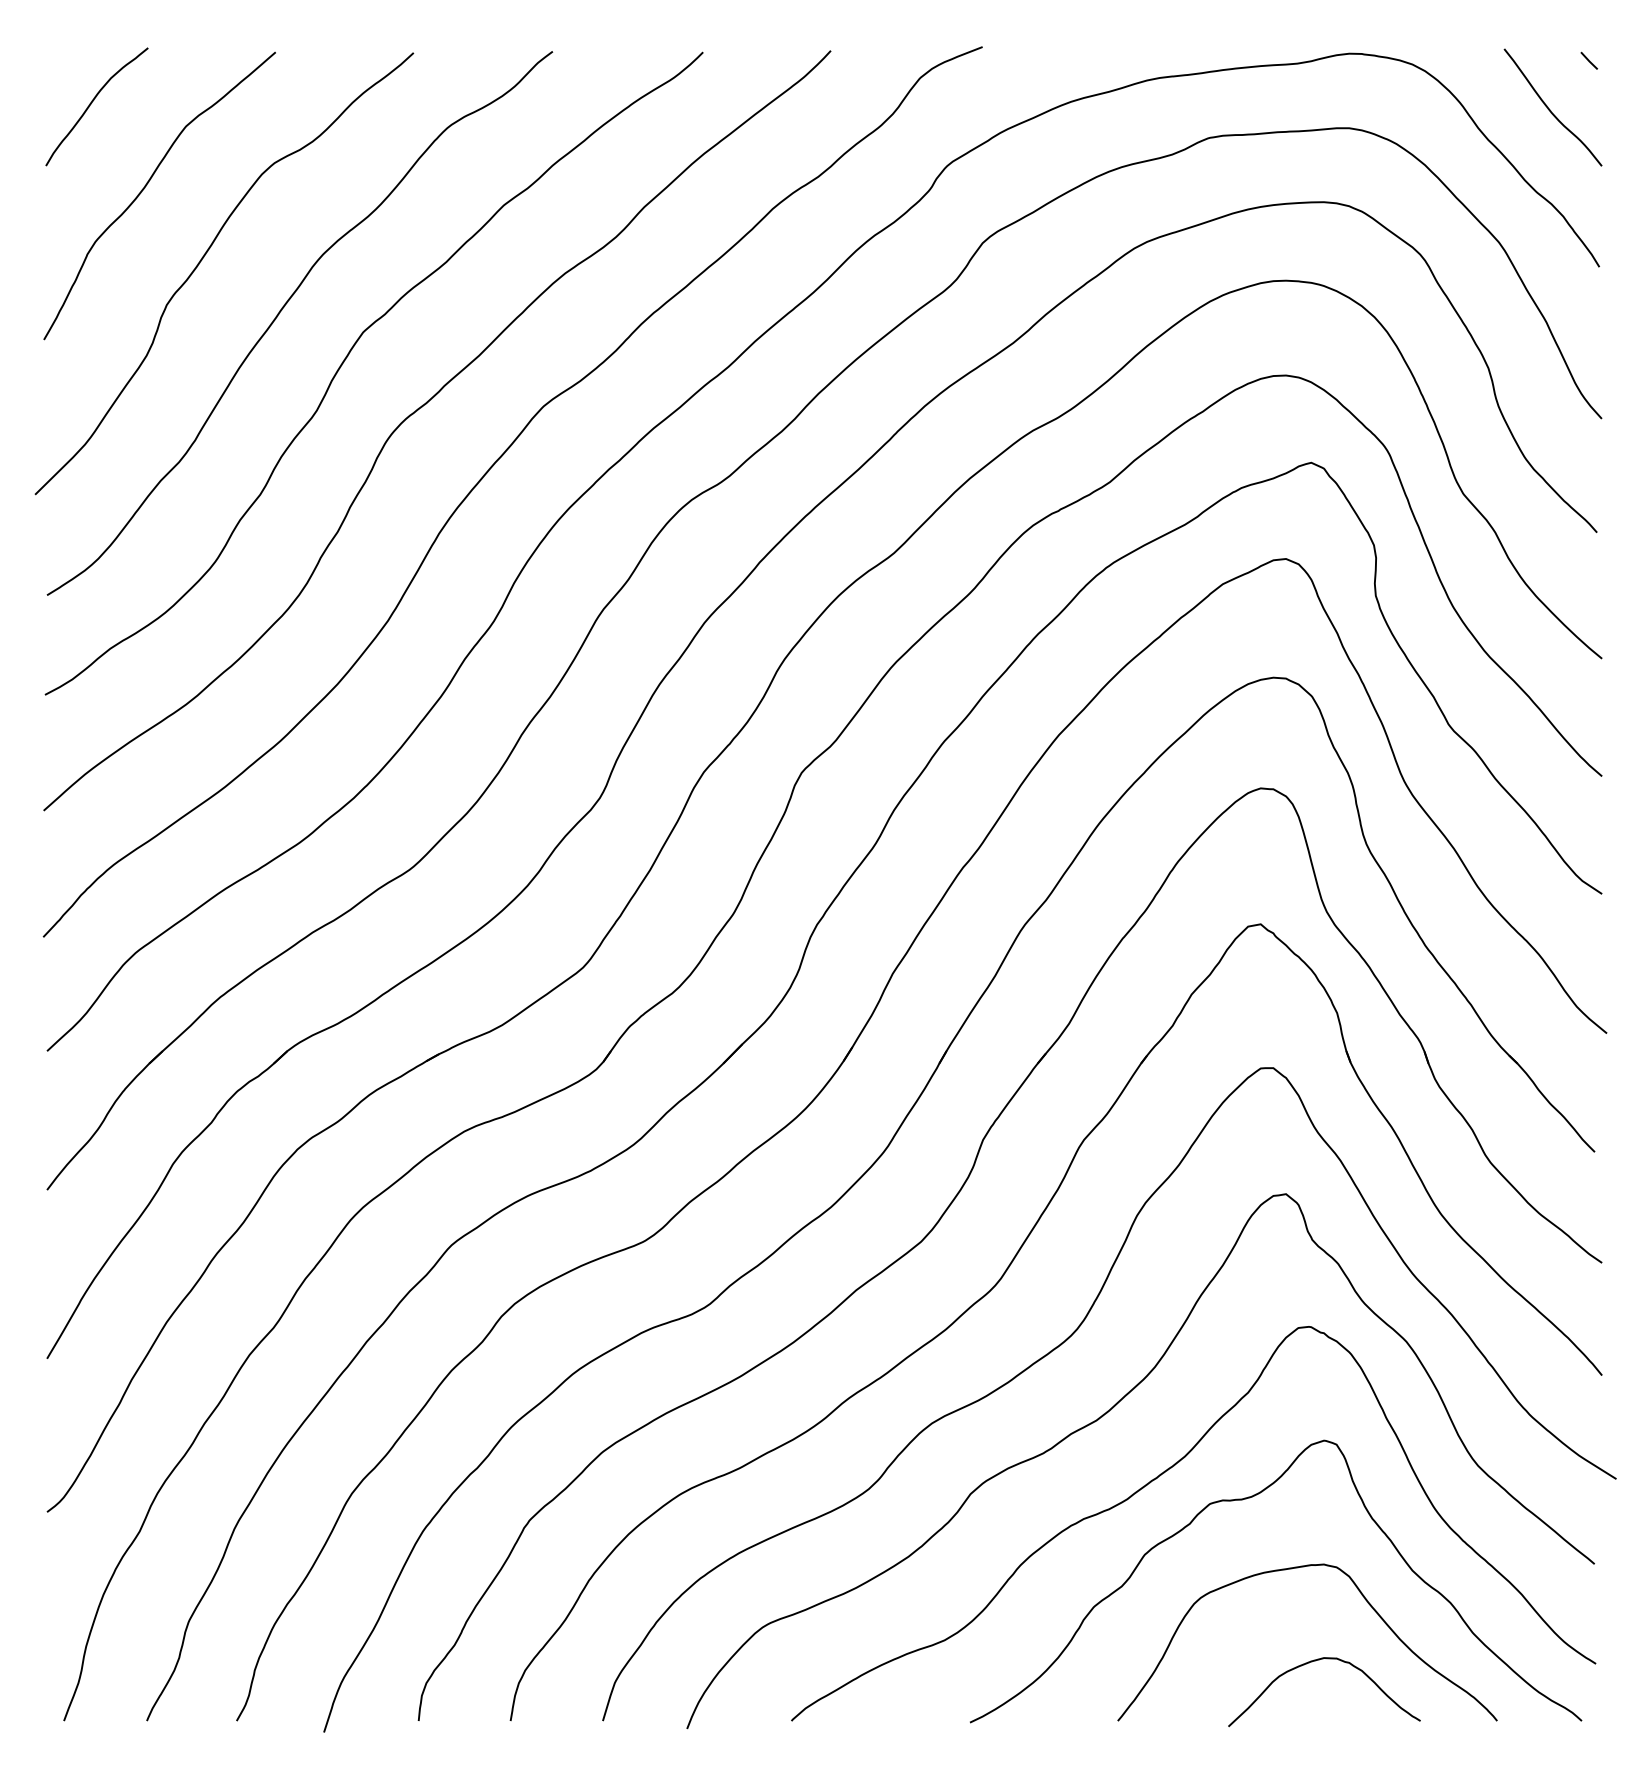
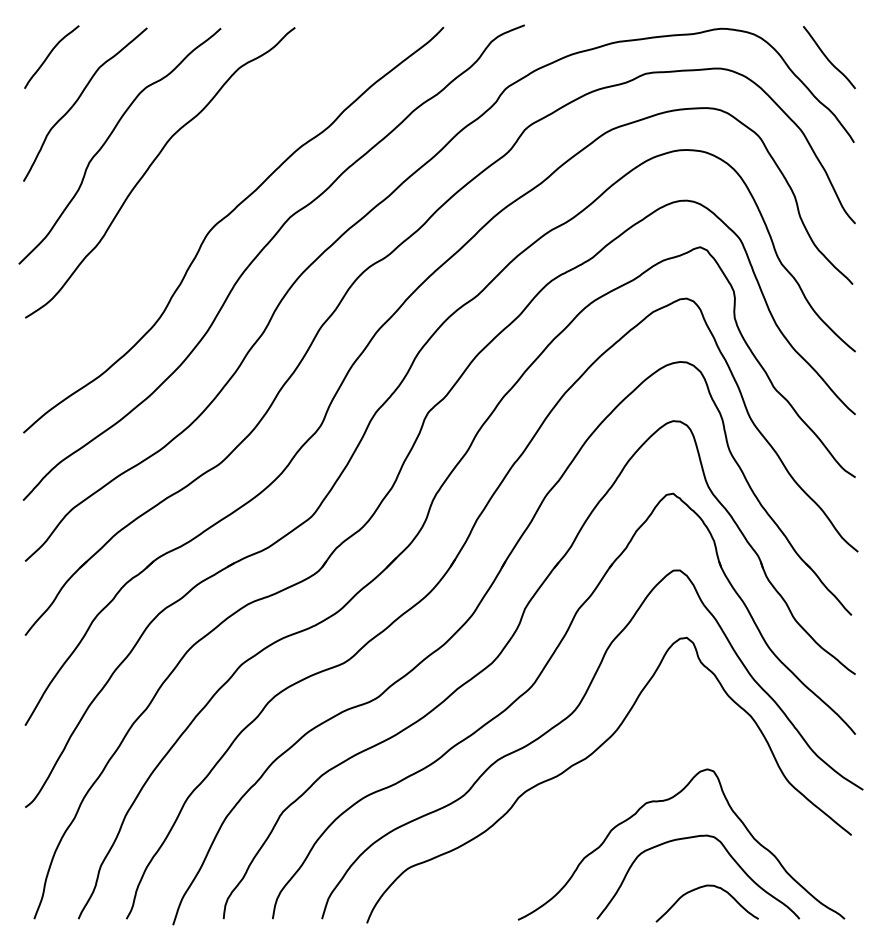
line: (1588, 60) -> (848, 32), removed
curve: (350, 354) -> (187, 189), removed
curve: (1159, 1478) -> (619, 789), removed

